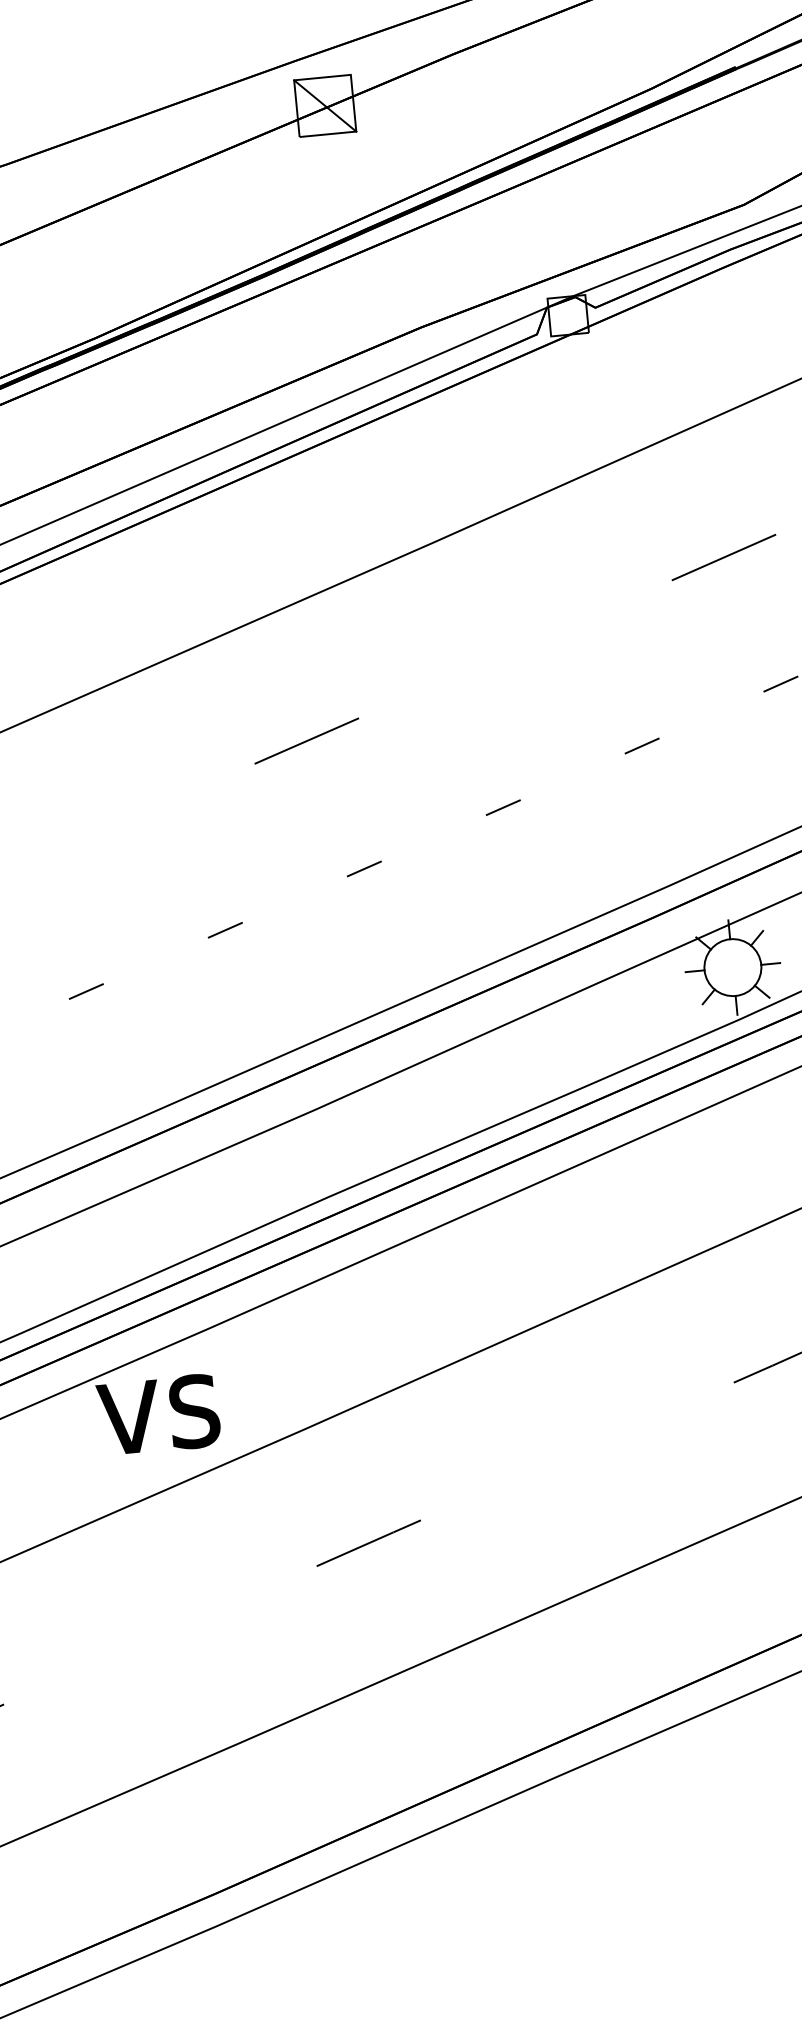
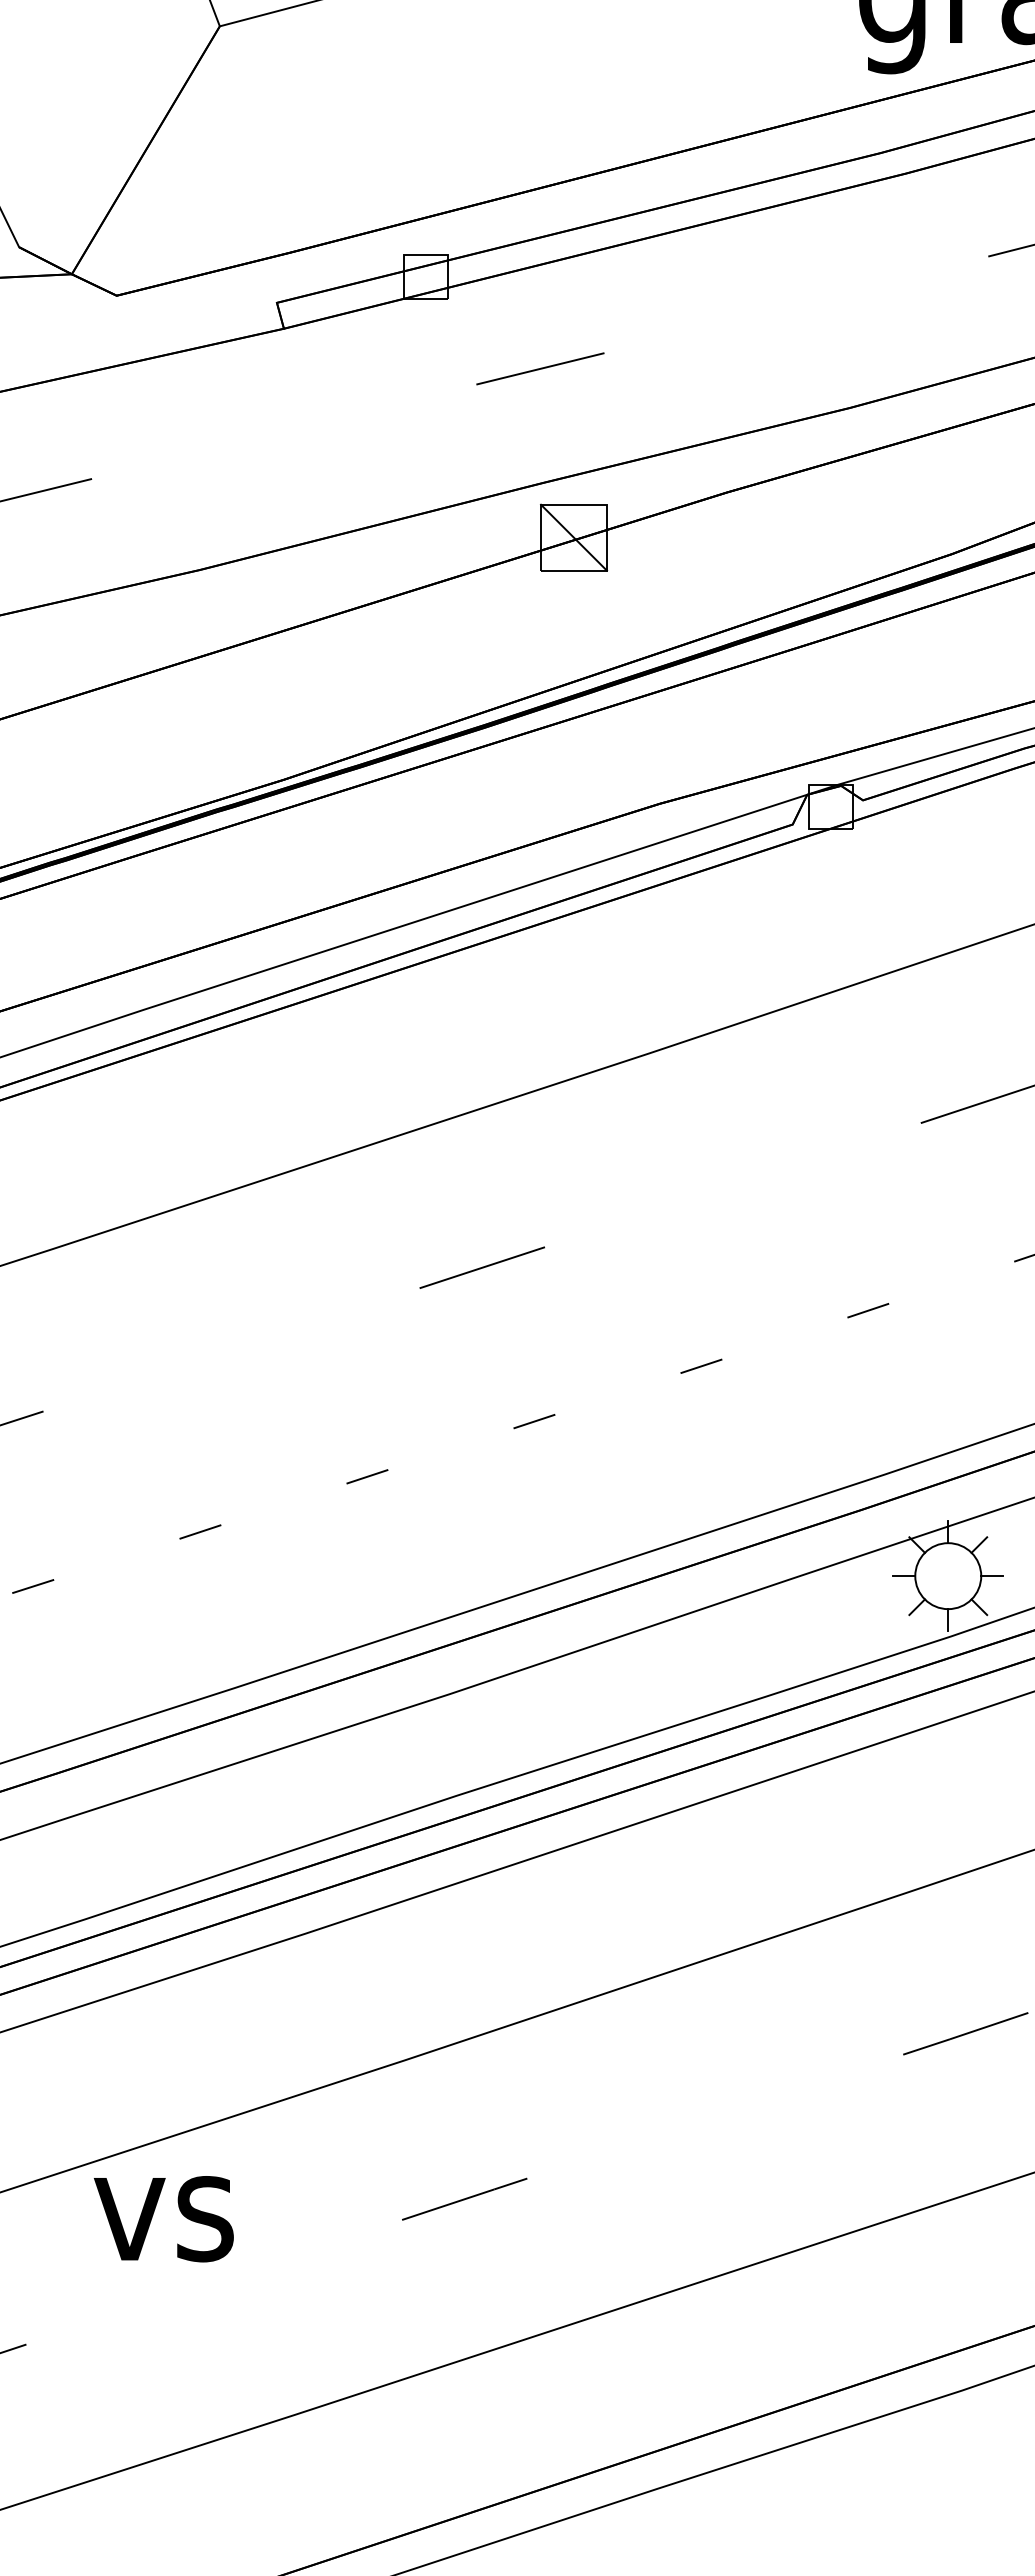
text: (158, 1415) -> (163, 2219), moved

